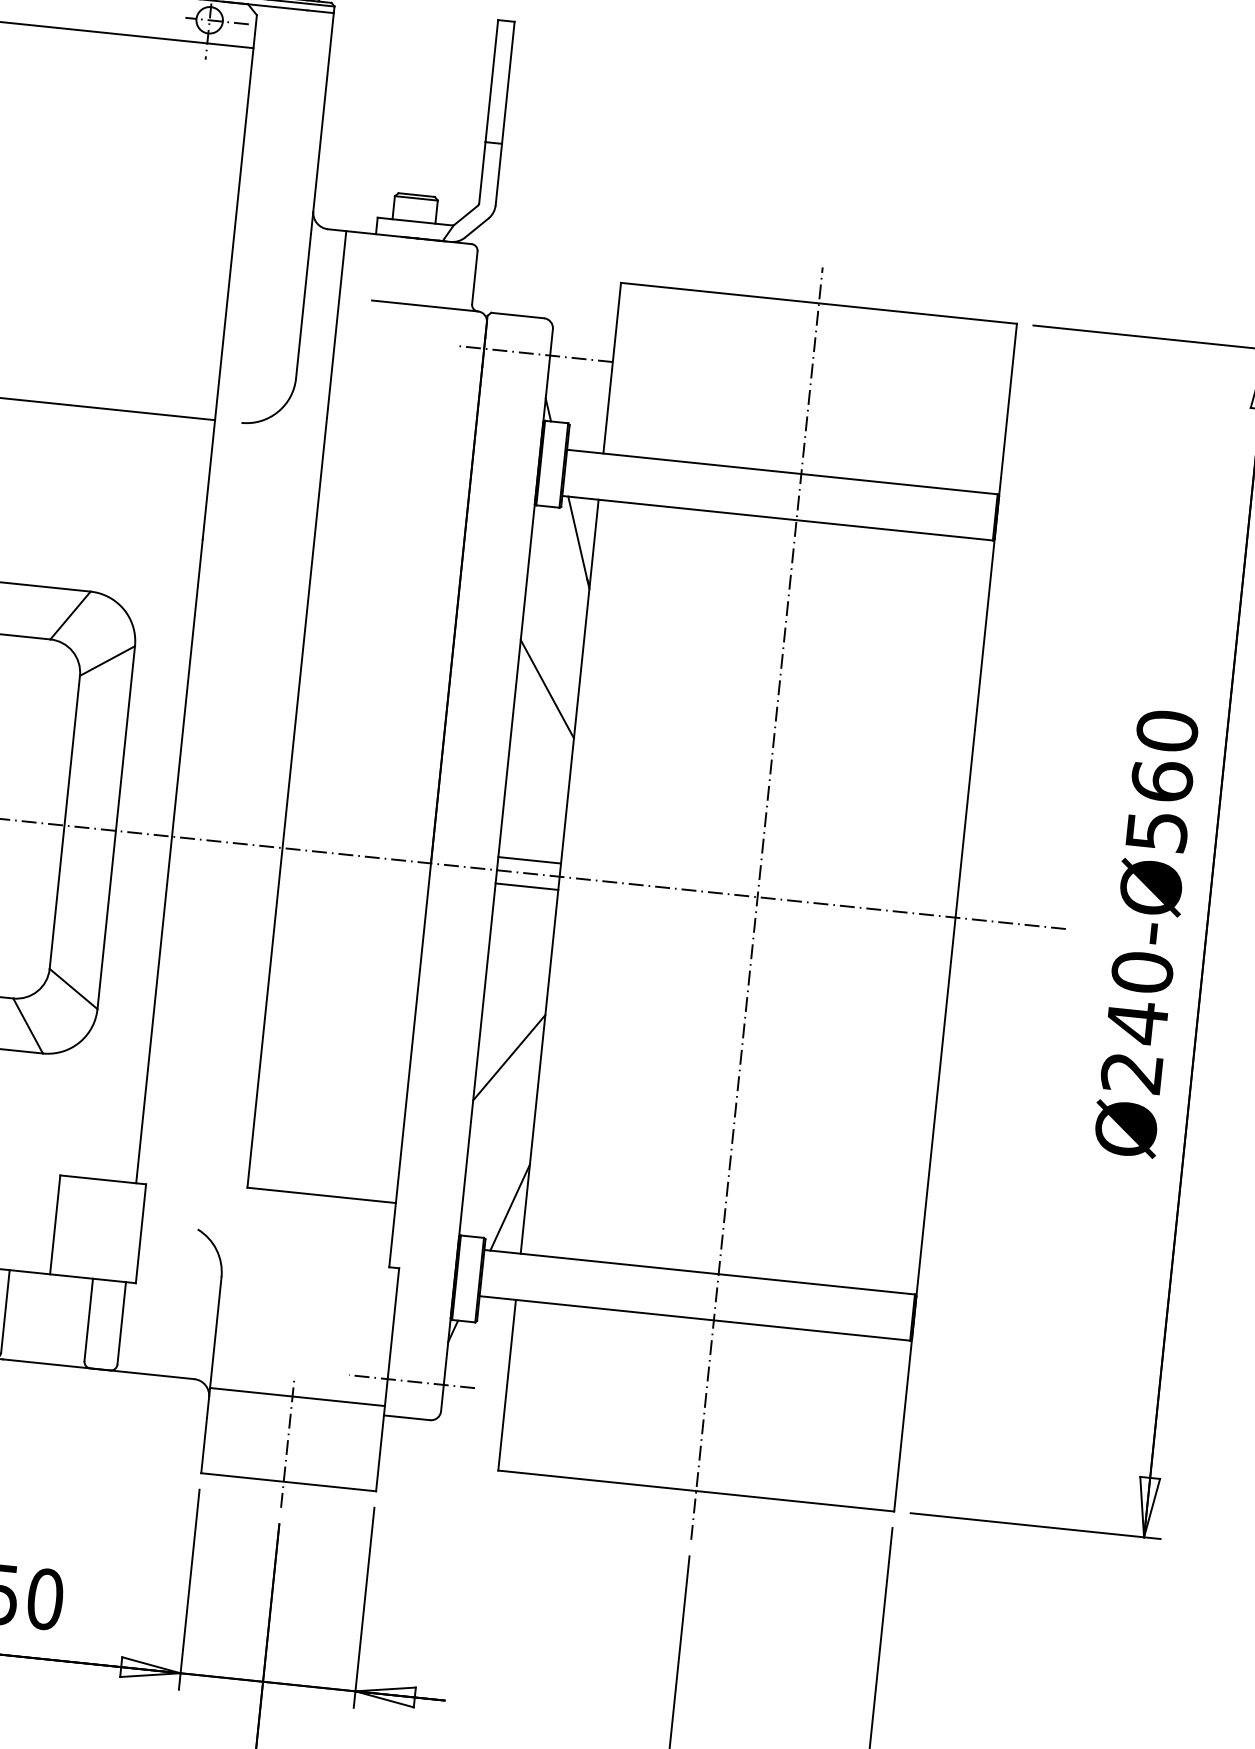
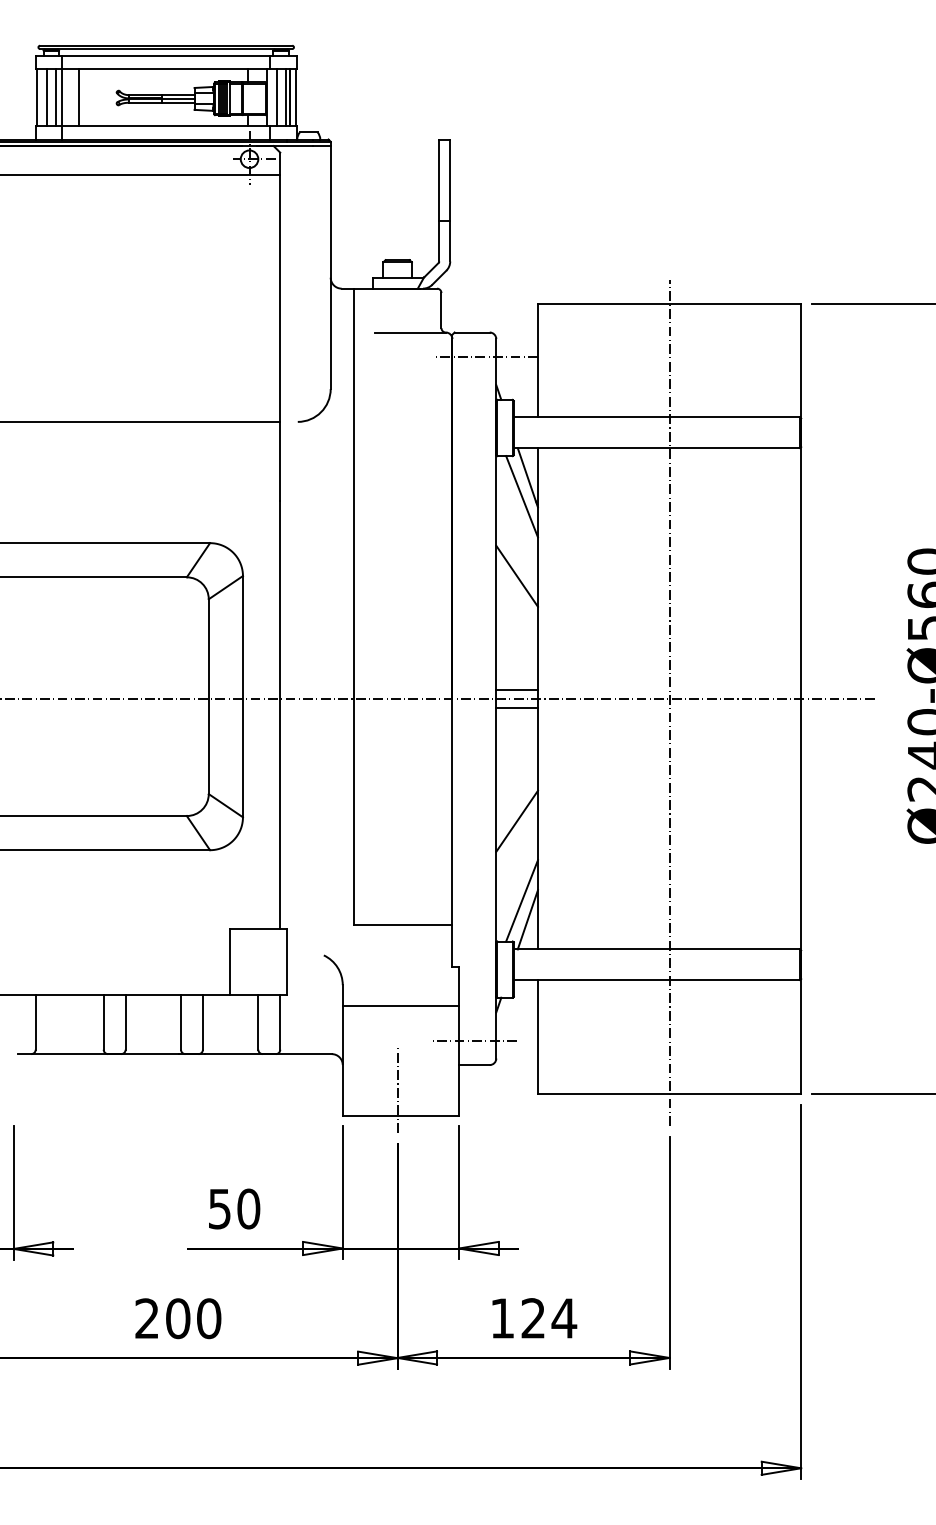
line: (566, 569) -> (521, 496), added
line: (503, 1177) -> (521, 900), added
line: (296, 1396) -> (400, 1005), moved

